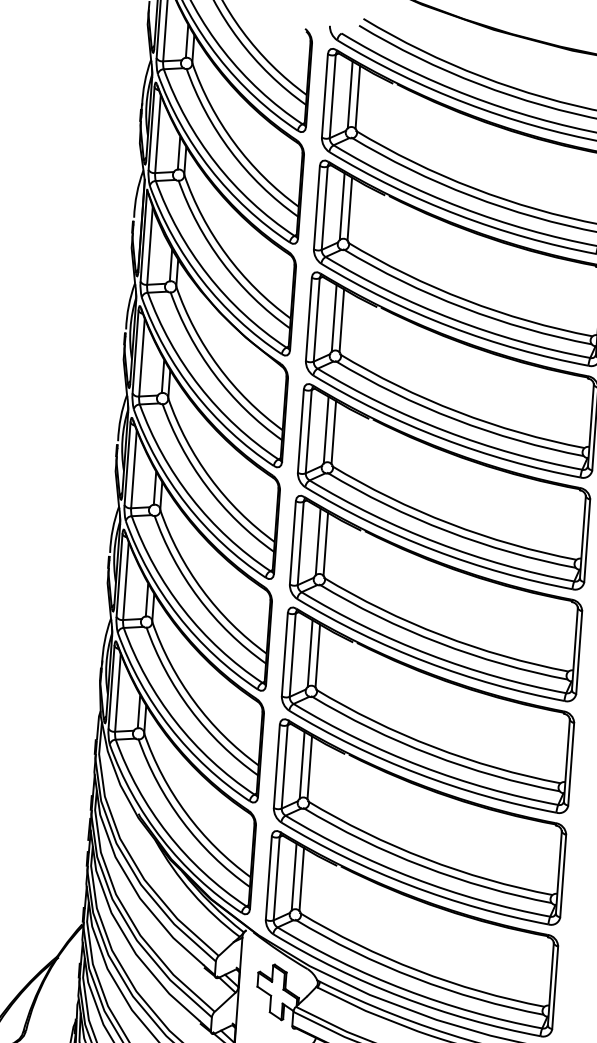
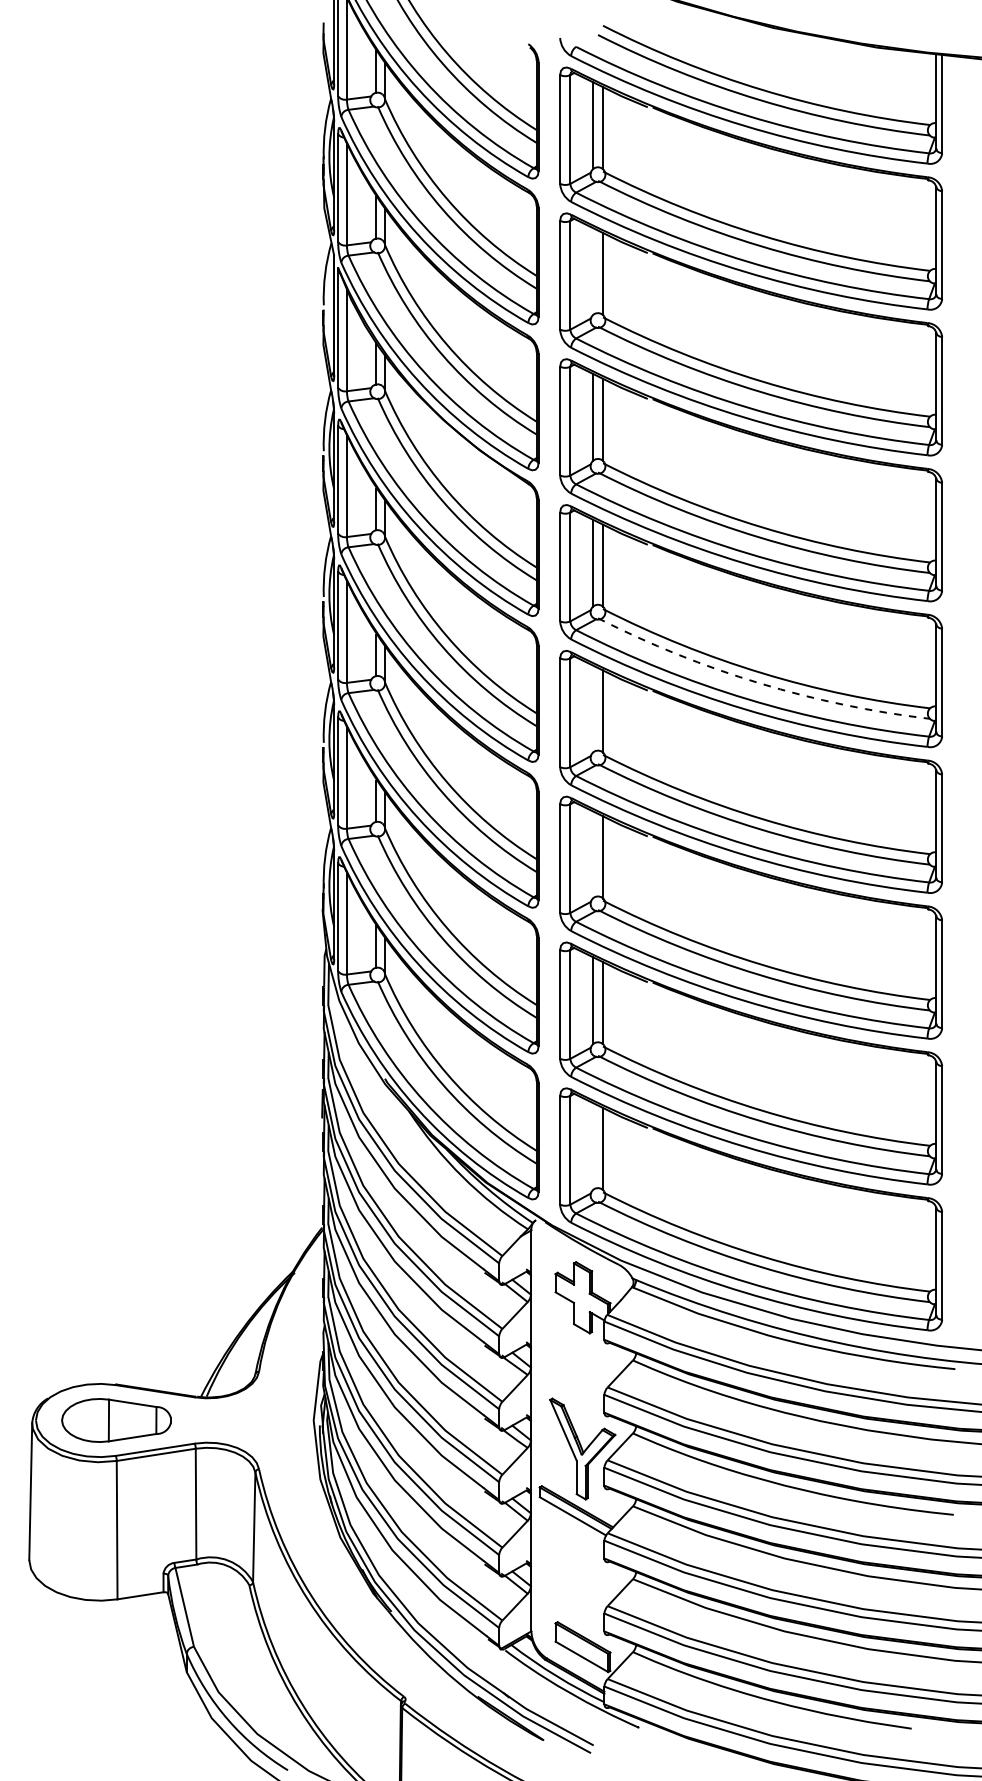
line: (341, 206) -> (592, 271), removed
arc: (447, 531) -> (759, 683), solid -> dashed
line: (317, 541) -> (592, 708), removed
line: (309, 653) -> (592, 854), removed
line: (293, 877) -> (592, 1146), removed

